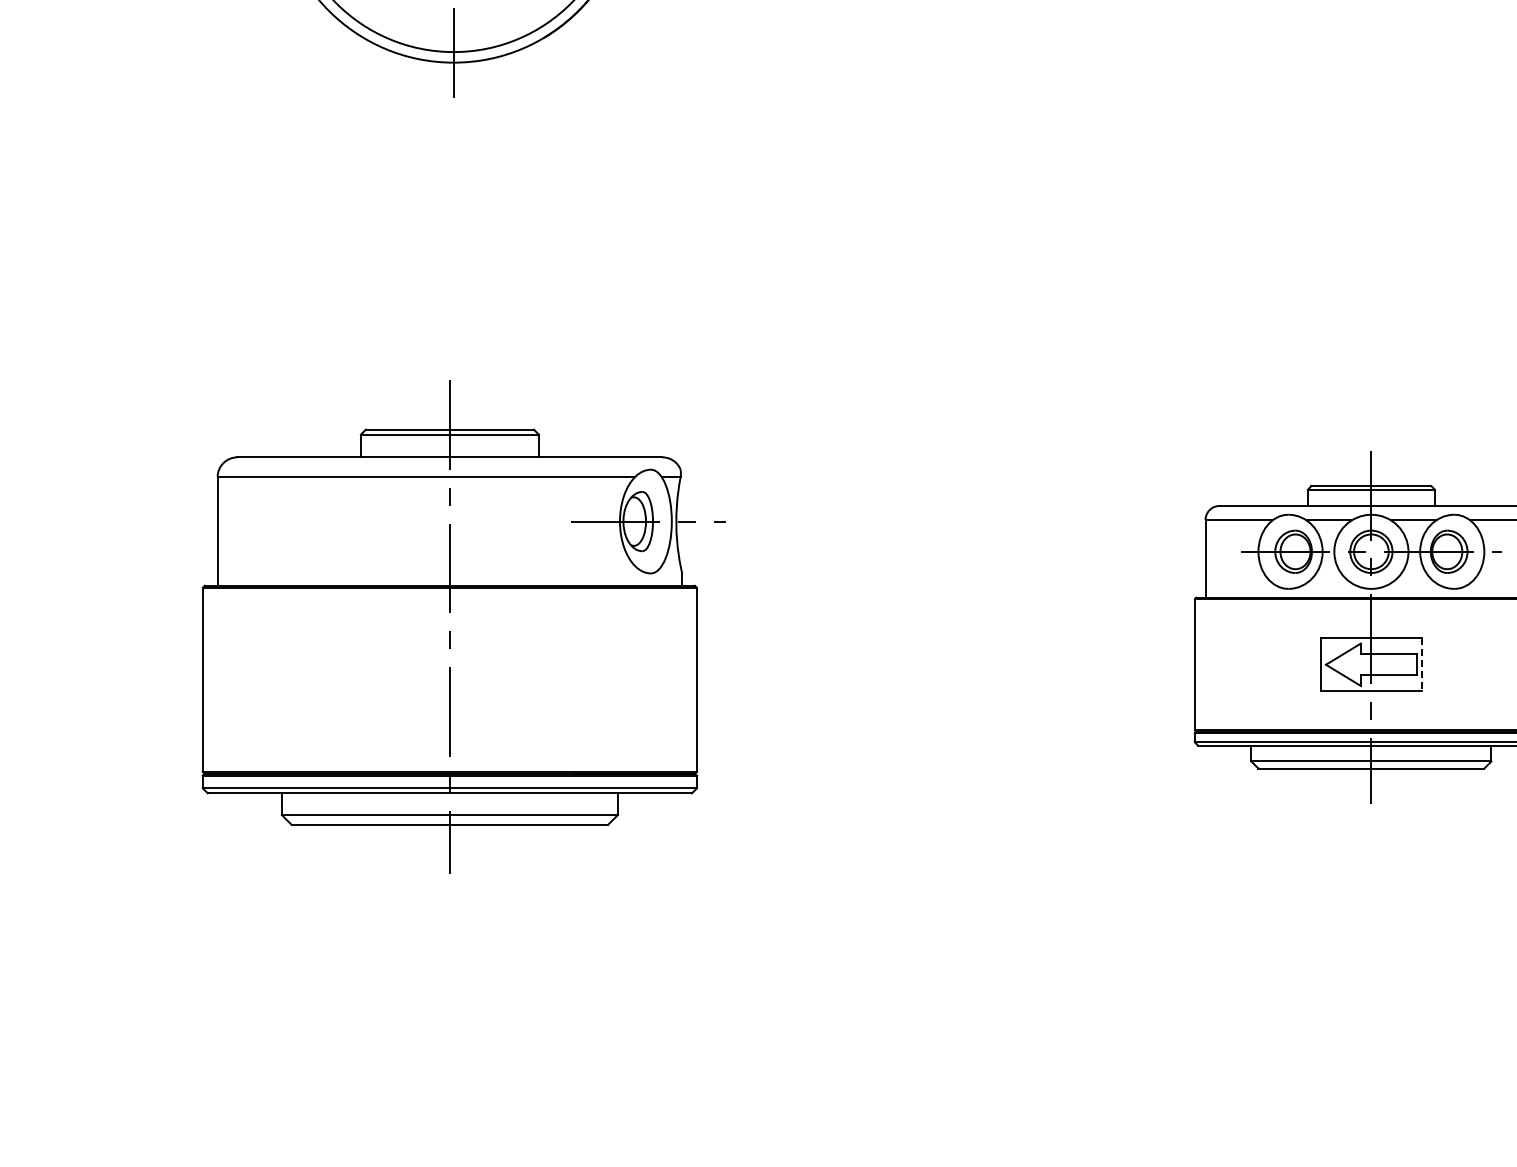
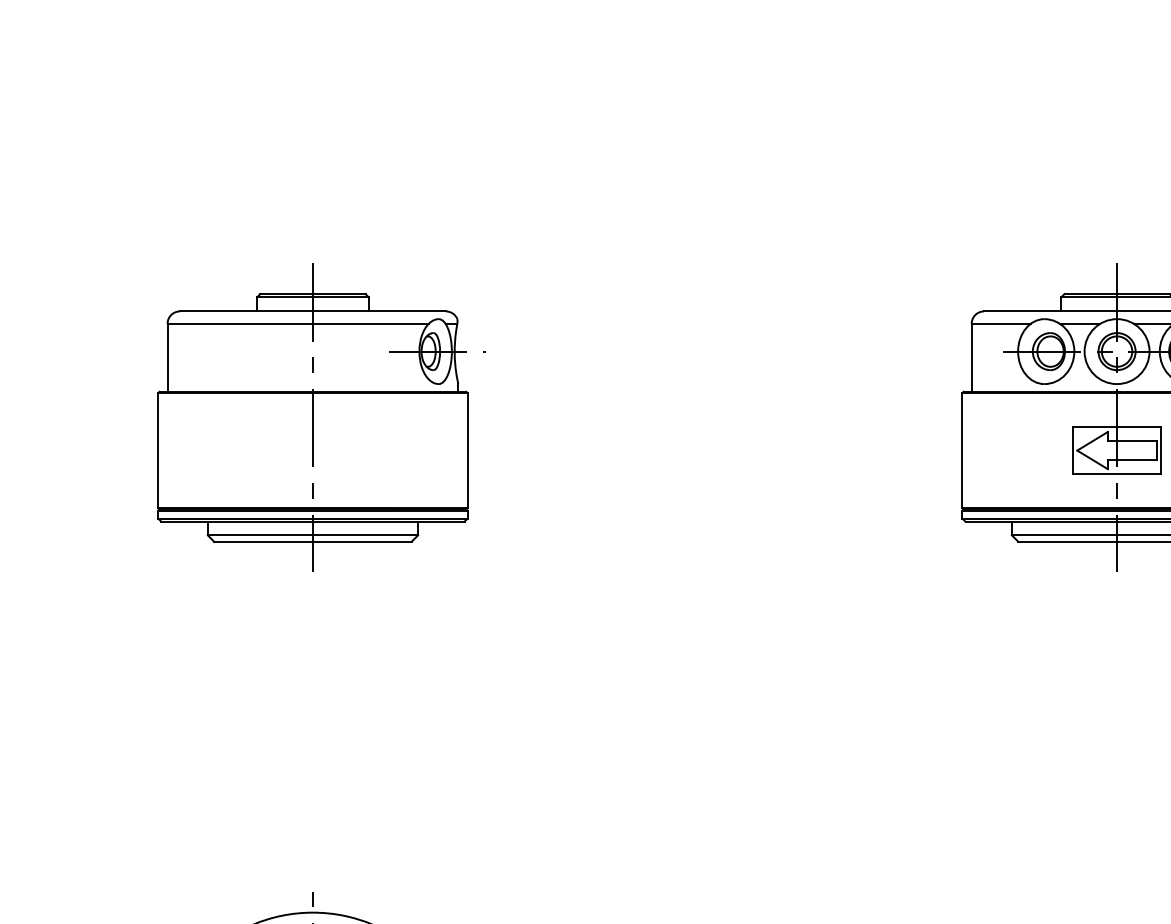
part: (463, 627) -> (321, 417), size x0.71
line: (1422, 665) -> (1161, 451), dashed -> solid

